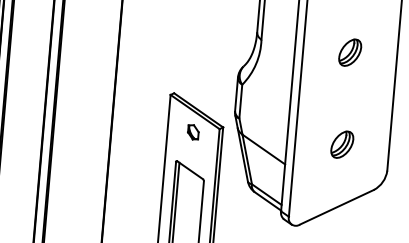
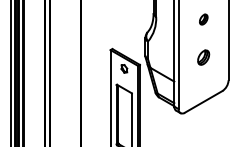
part: (349, 52) -> (203, 19), size x0.7
part: (342, 144) -> (203, 57), moved

